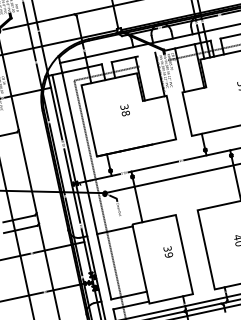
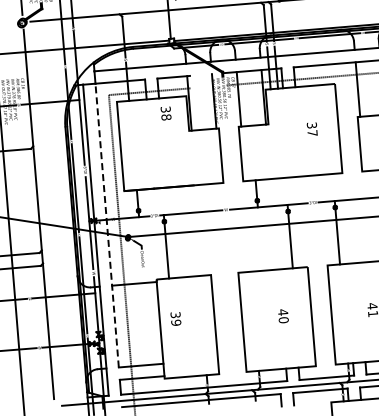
text: (124, 110) -> (165, 113), moved
line: (87, 186) -> (107, 225), solid -> dashed
text: (167, 251) -> (175, 318), moved

